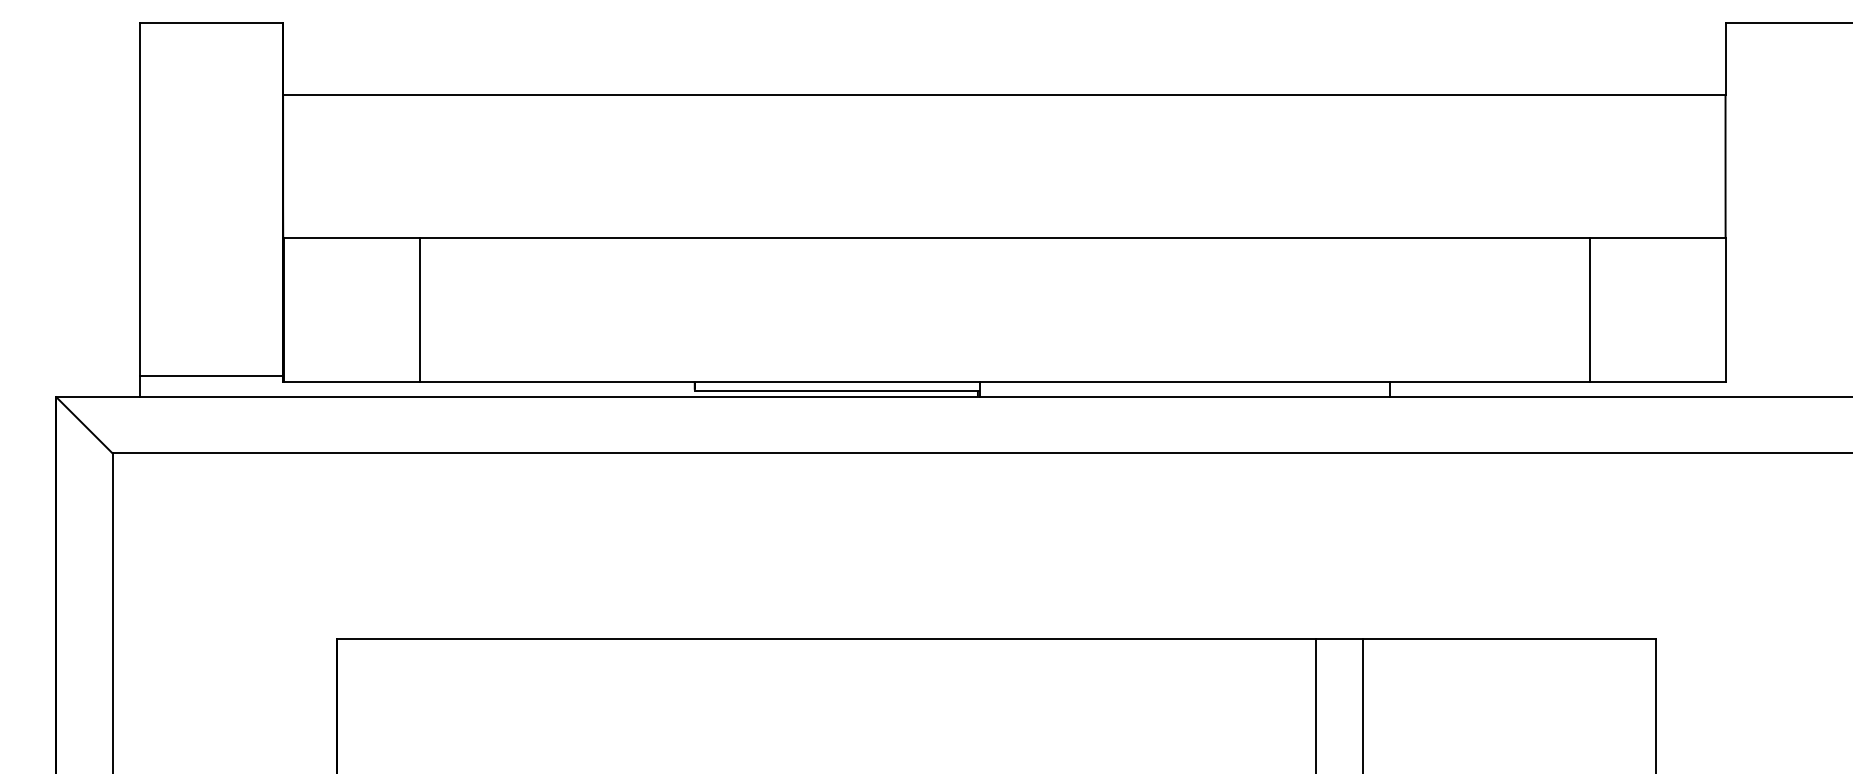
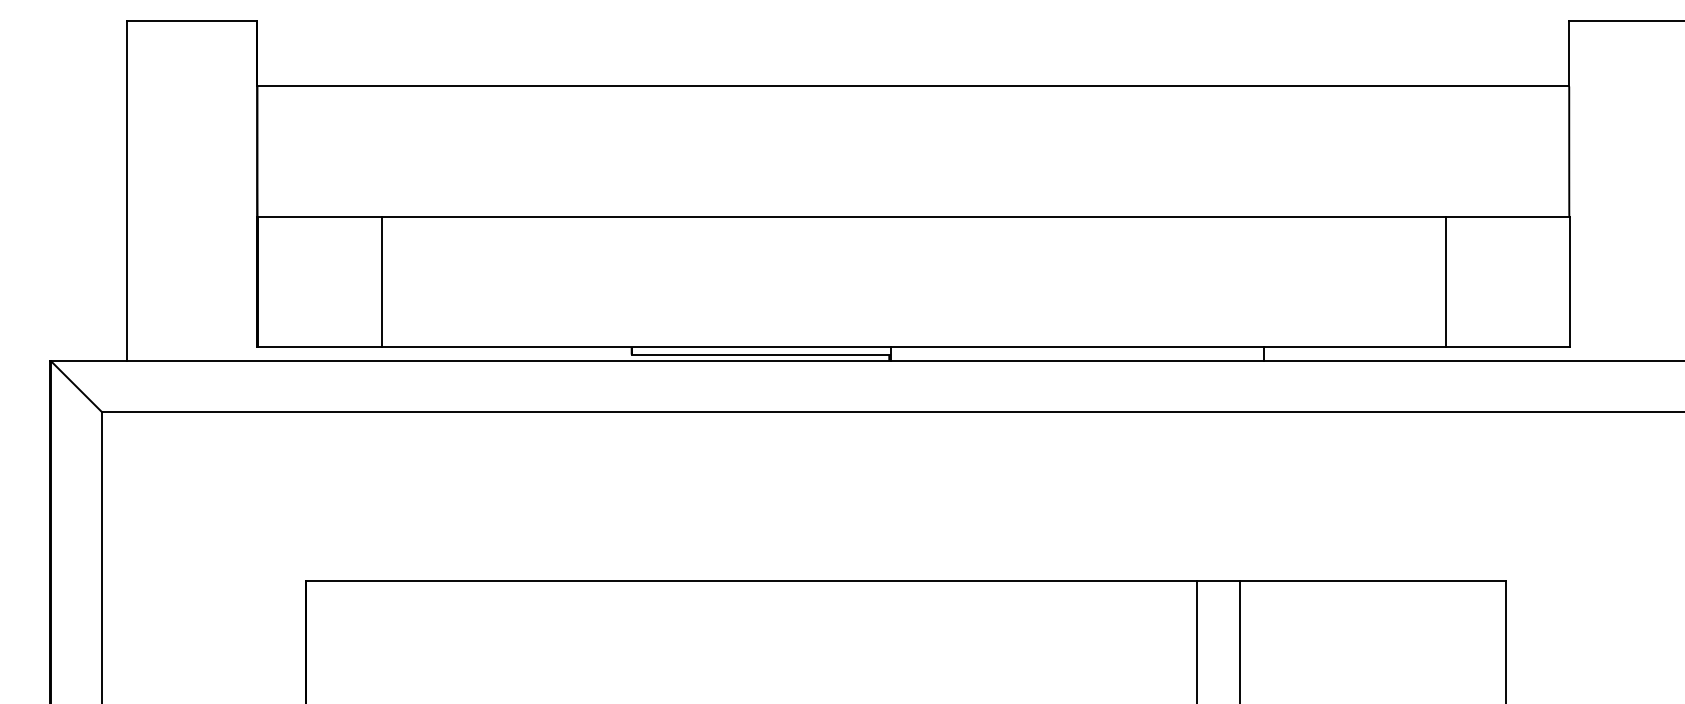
line: (211, 376) -> (192, 342), removed

